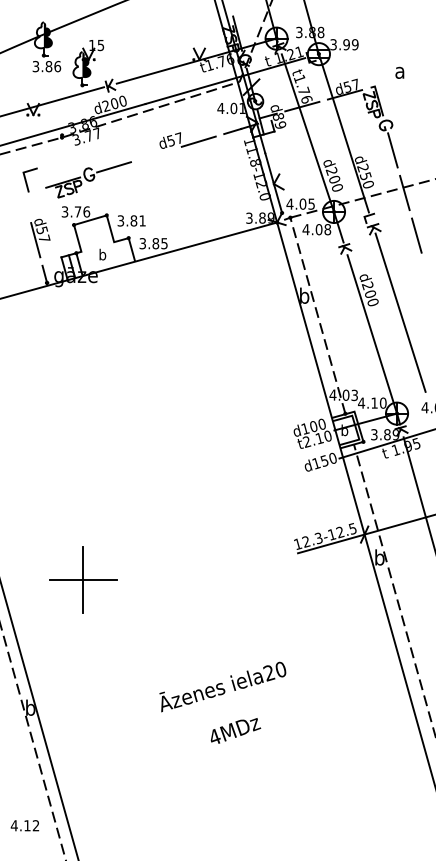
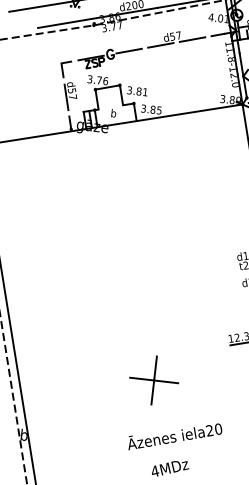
line: (156, 154) -> (160, 45), added
line: (26, 179) -> (63, 68), moved
part: (83, 579) -> (154, 380), moved
text: (222, 686) -> (174, 436), moved

